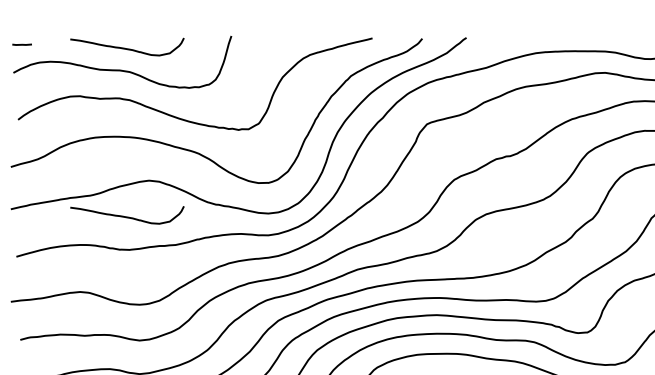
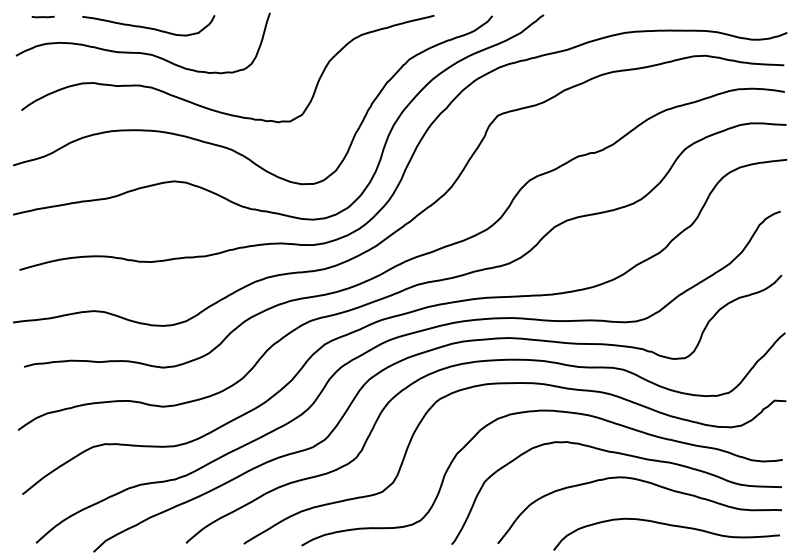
line: (21, 44) -> (42, 16), moved
curve: (127, 216) -> (148, 223), removed

